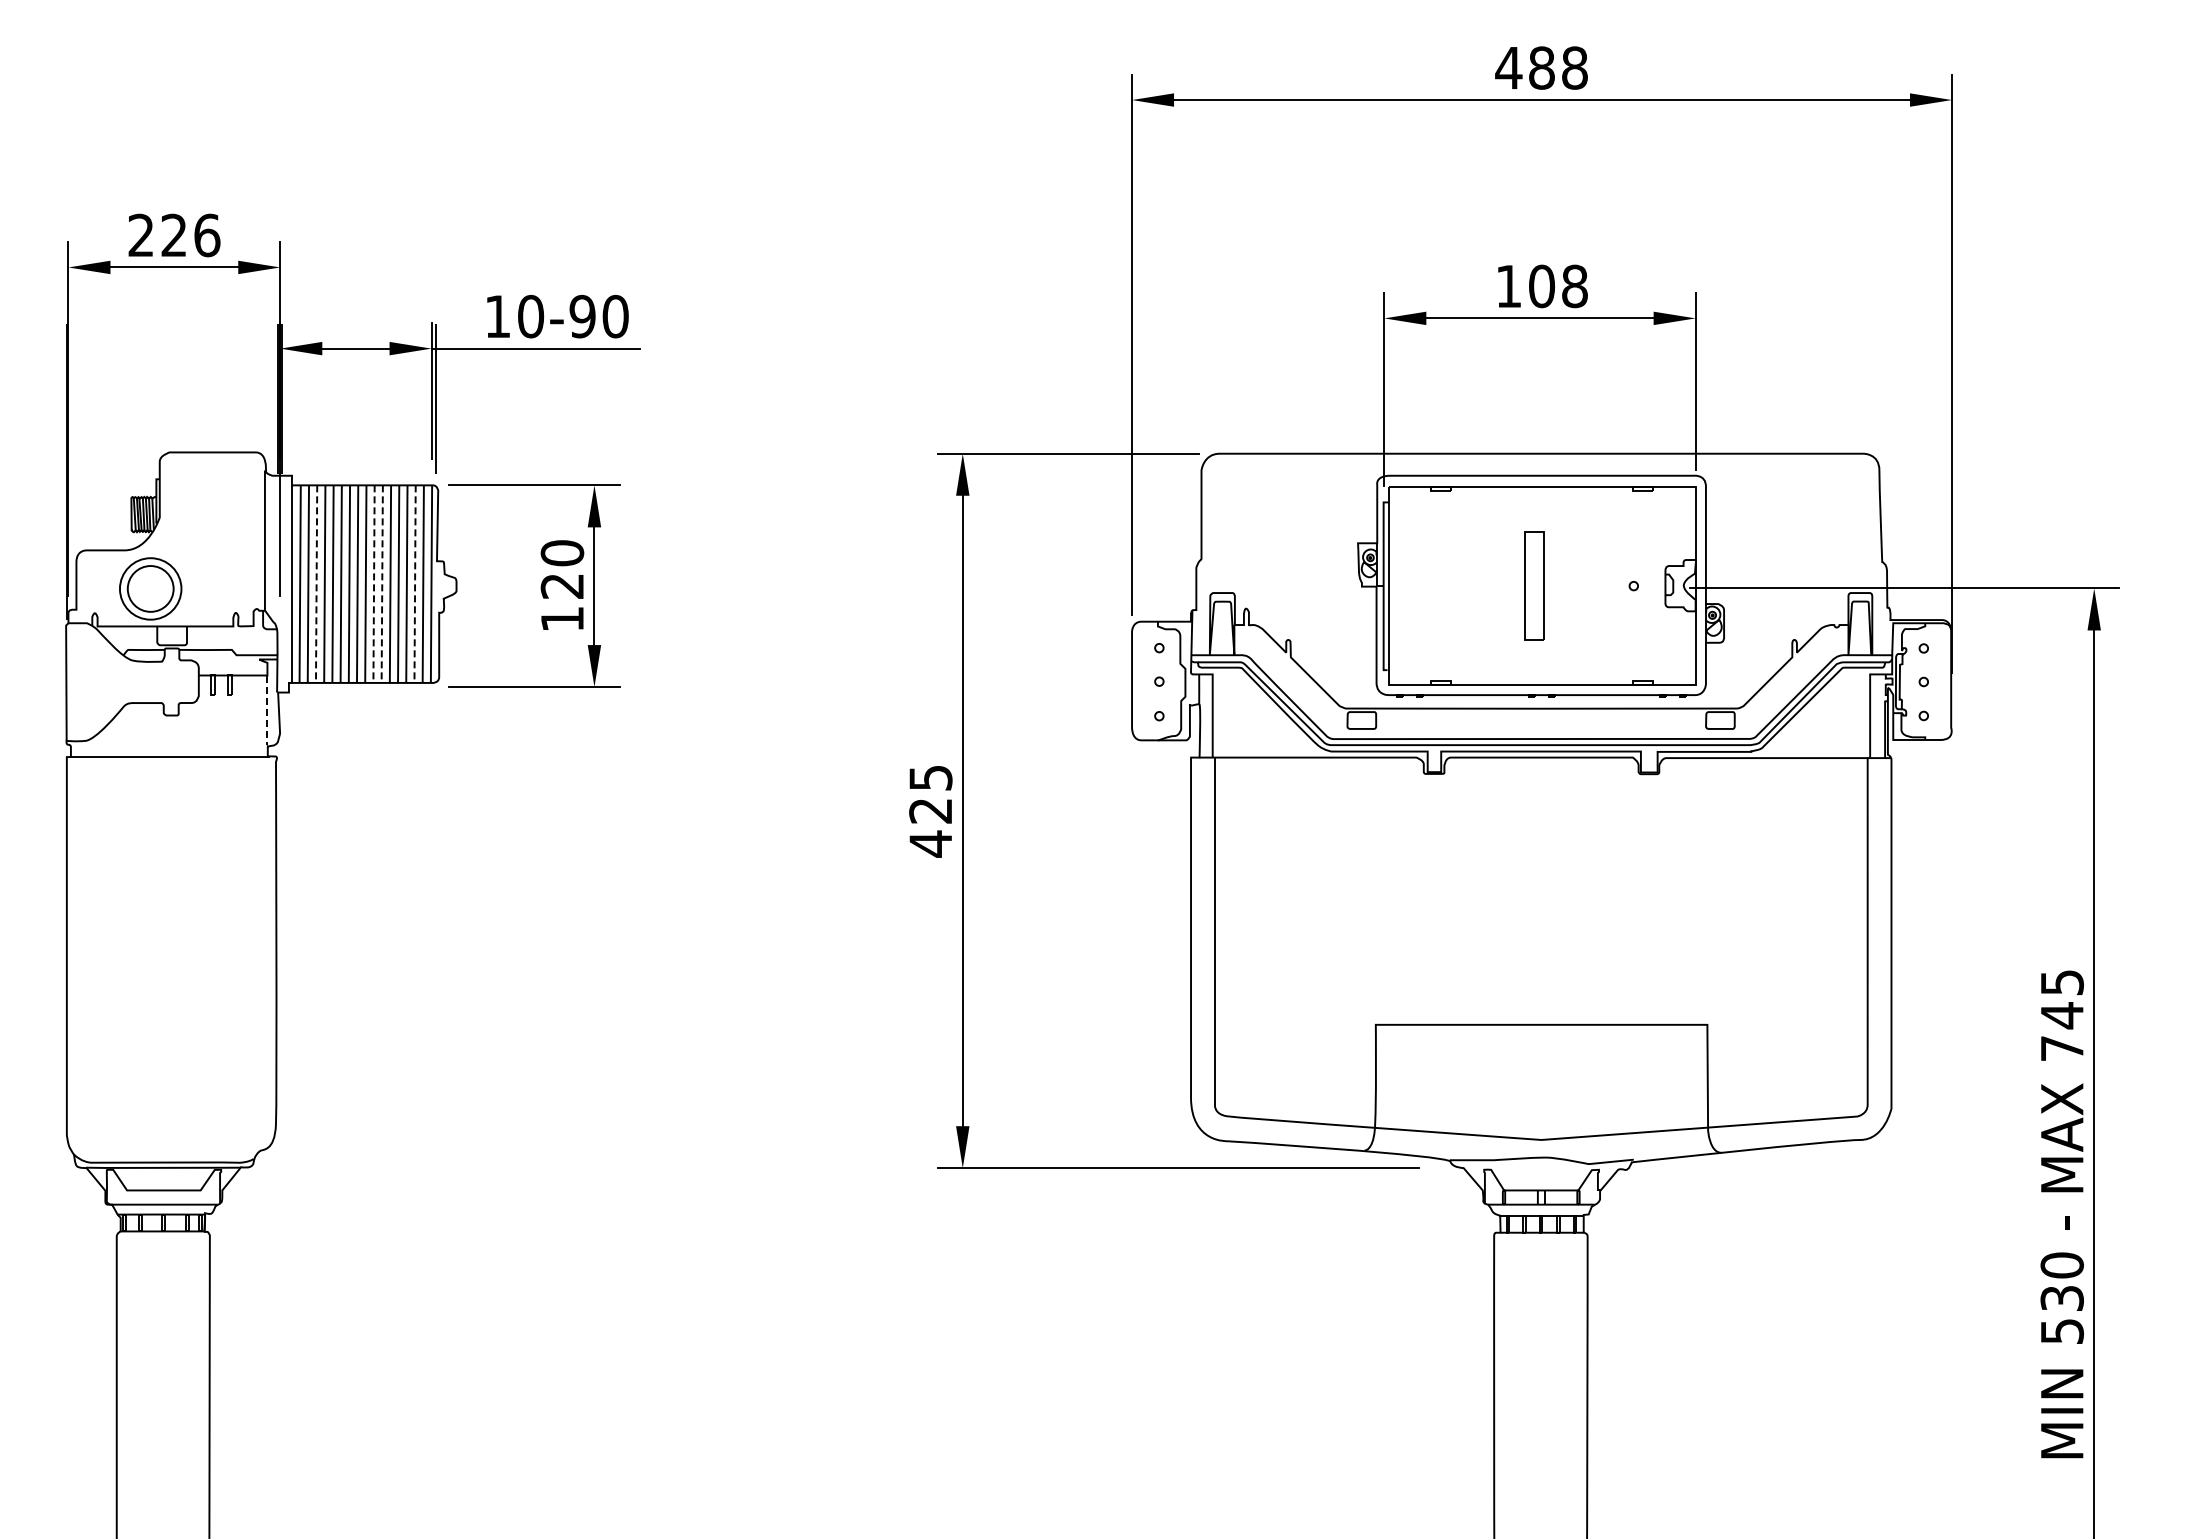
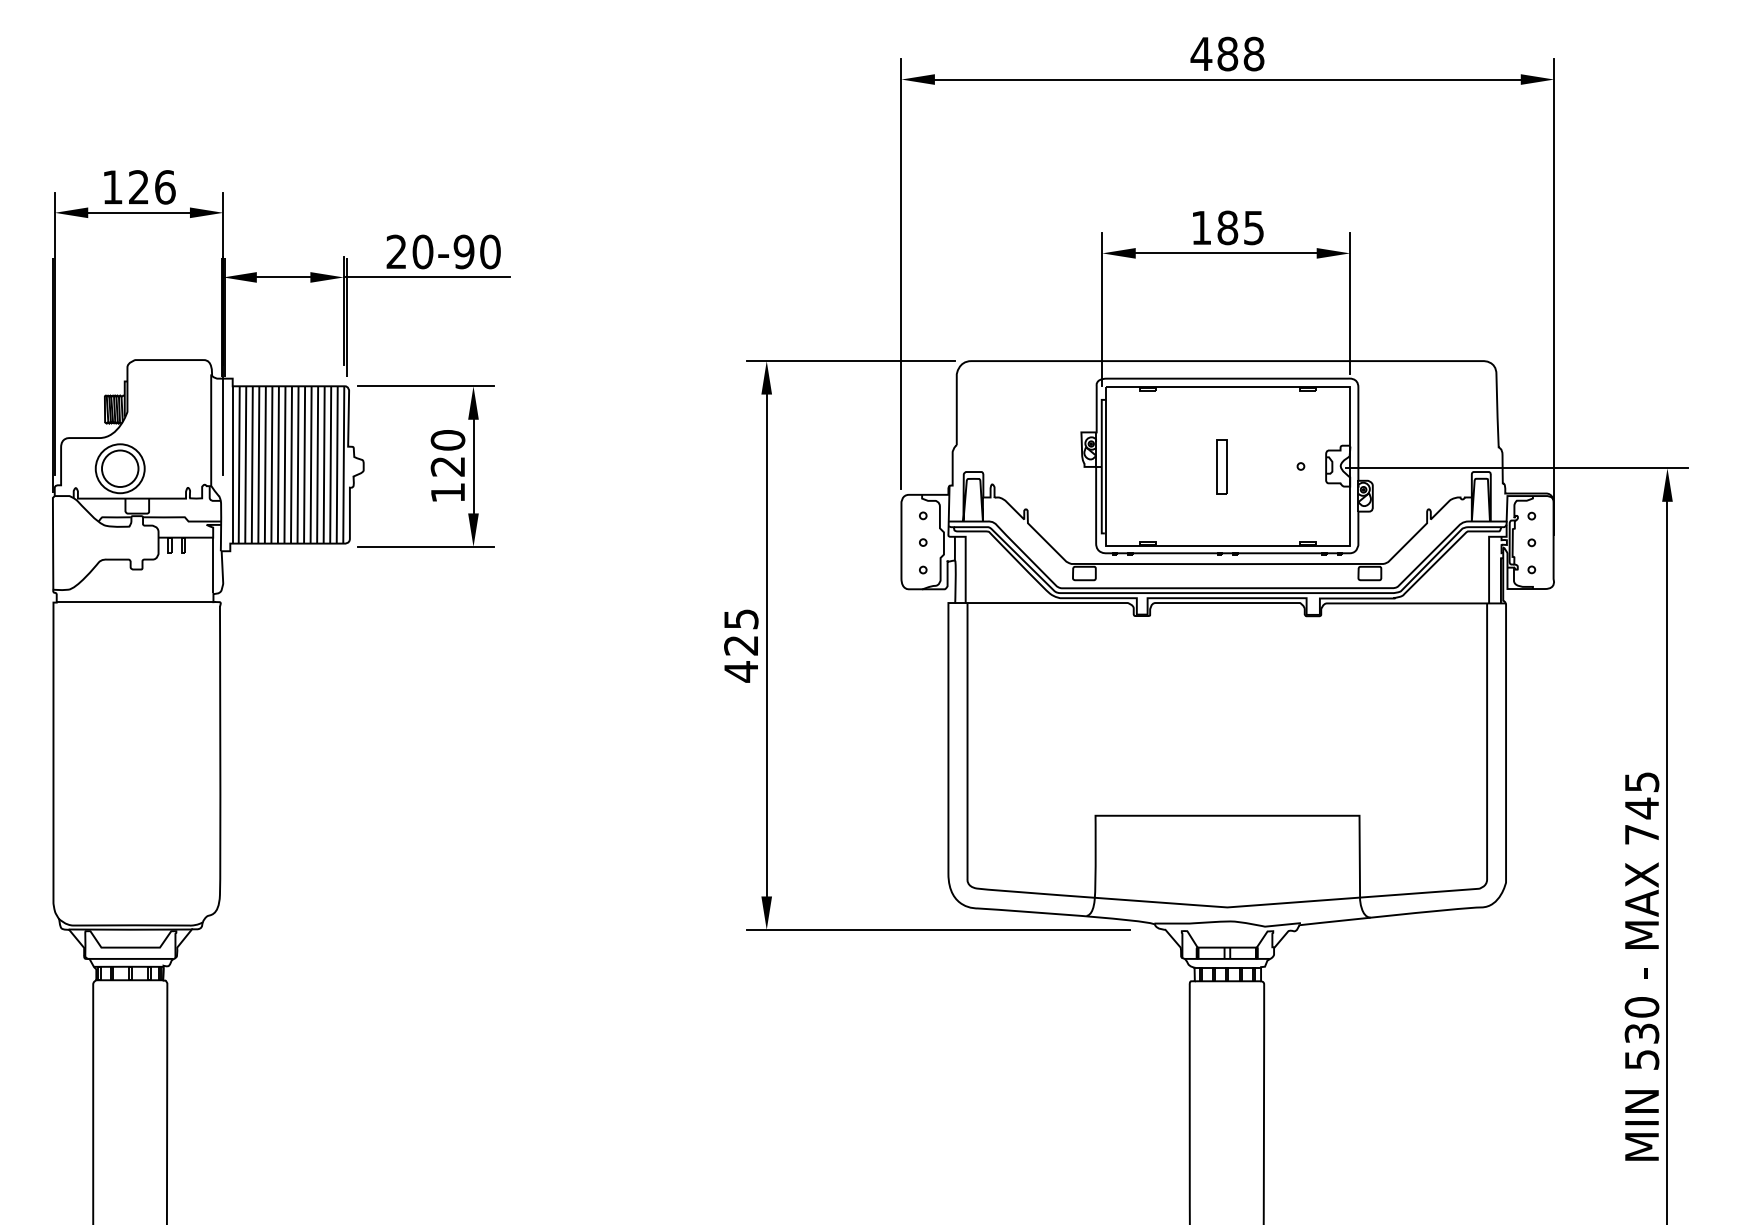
text: (140, 234) -> (112, 186), 226 -> 126
text: (1558, 286) -> (1240, 227), 108 -> 185
text: (497, 315) -> (396, 251), 10-90 -> 20-90
line: (316, 584) -> (252, 465), dashed -> solid
line: (374, 584) -> (298, 465), dashed -> solid
line: (382, 584) -> (304, 465), dashed -> solid
line: (415, 584) -> (331, 465), dashed -> solid
part: (1534, 586) -> (1221, 466), size x0.62
line: (267, 711) -> (213, 566), dashed -> solid

